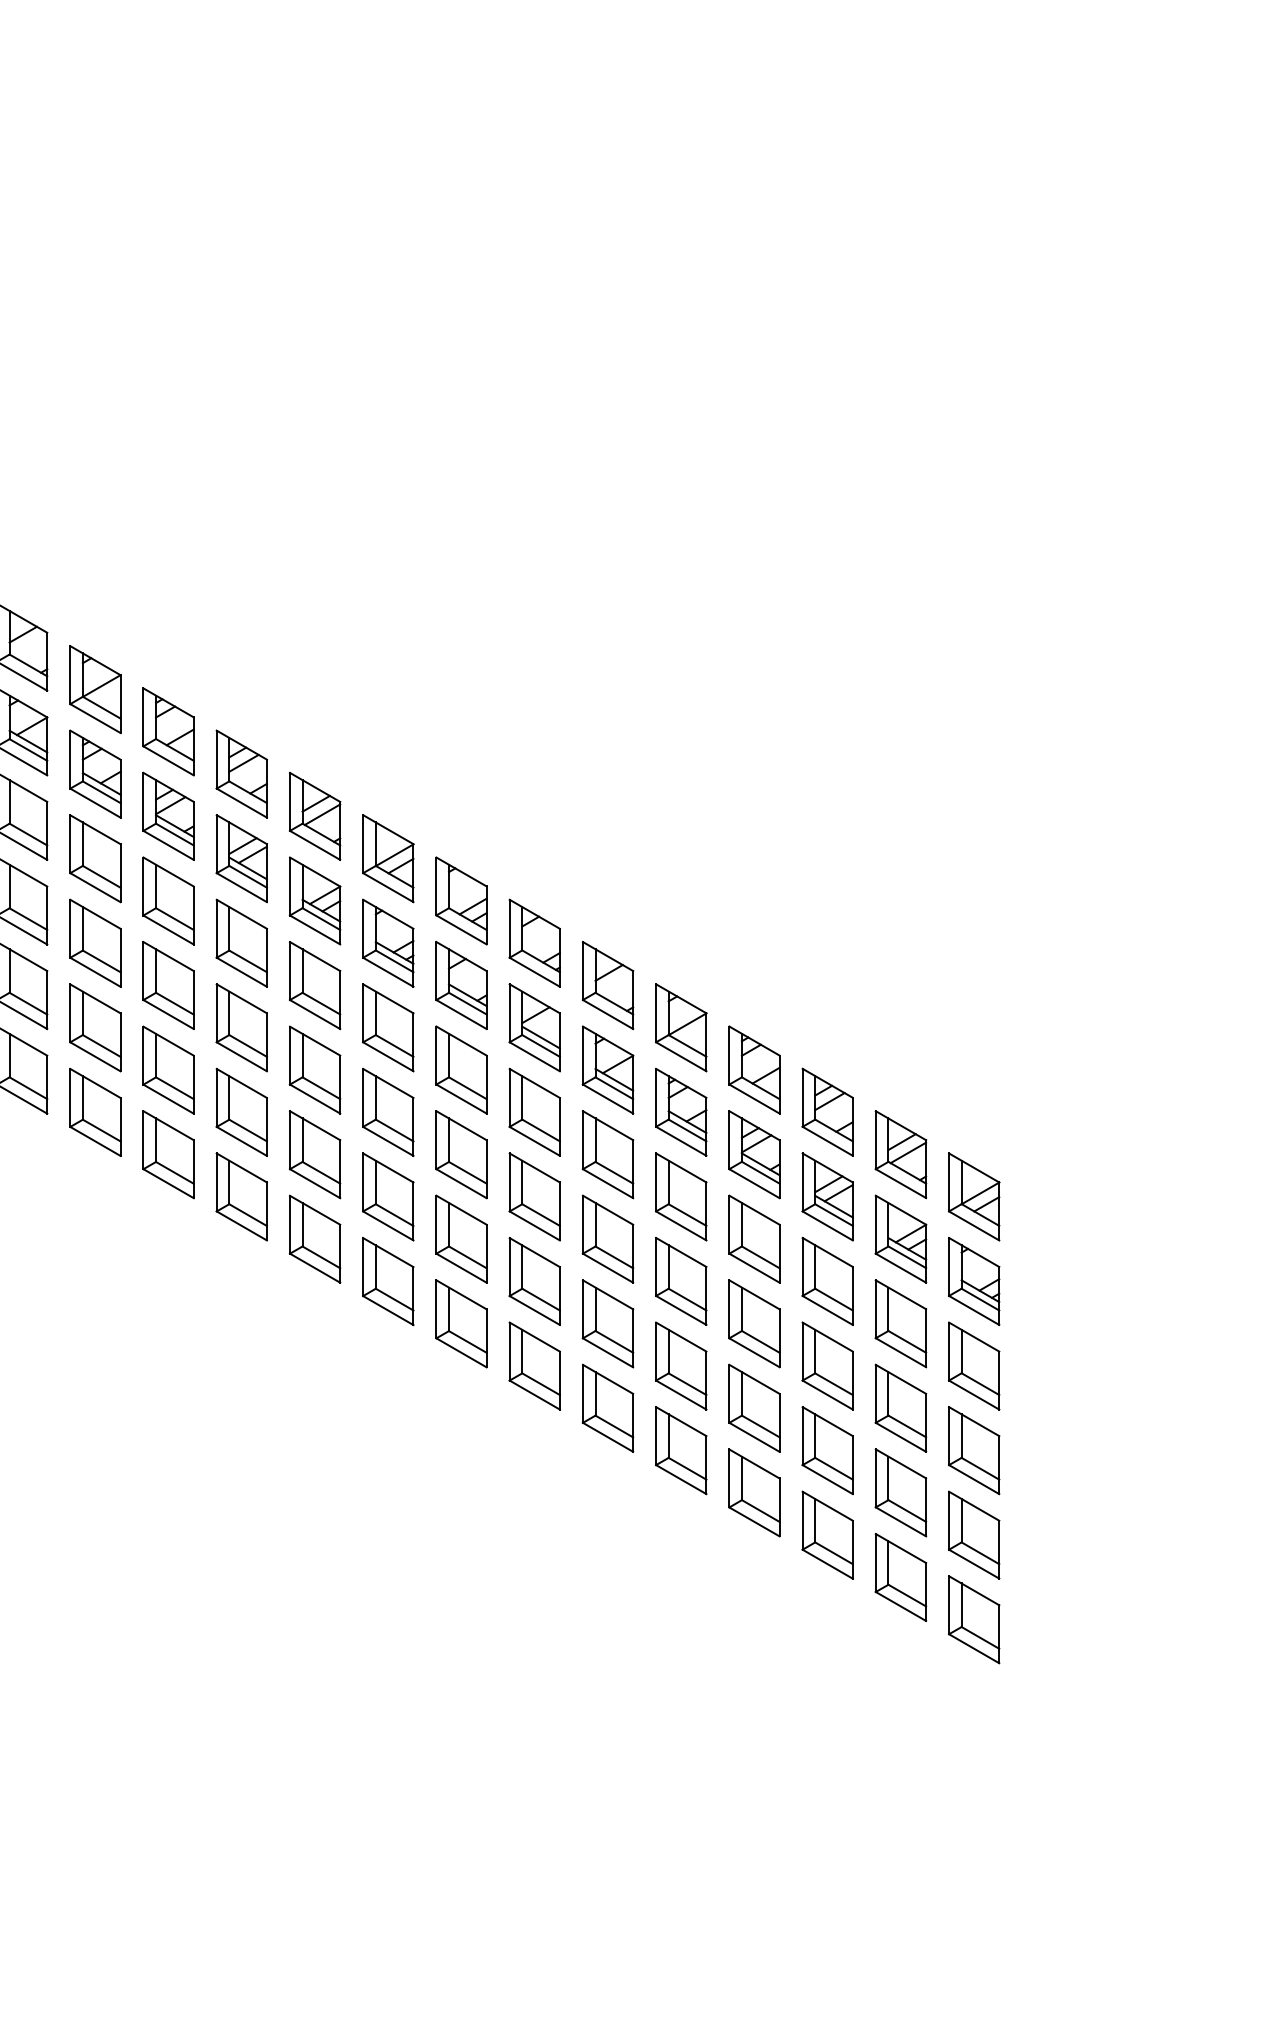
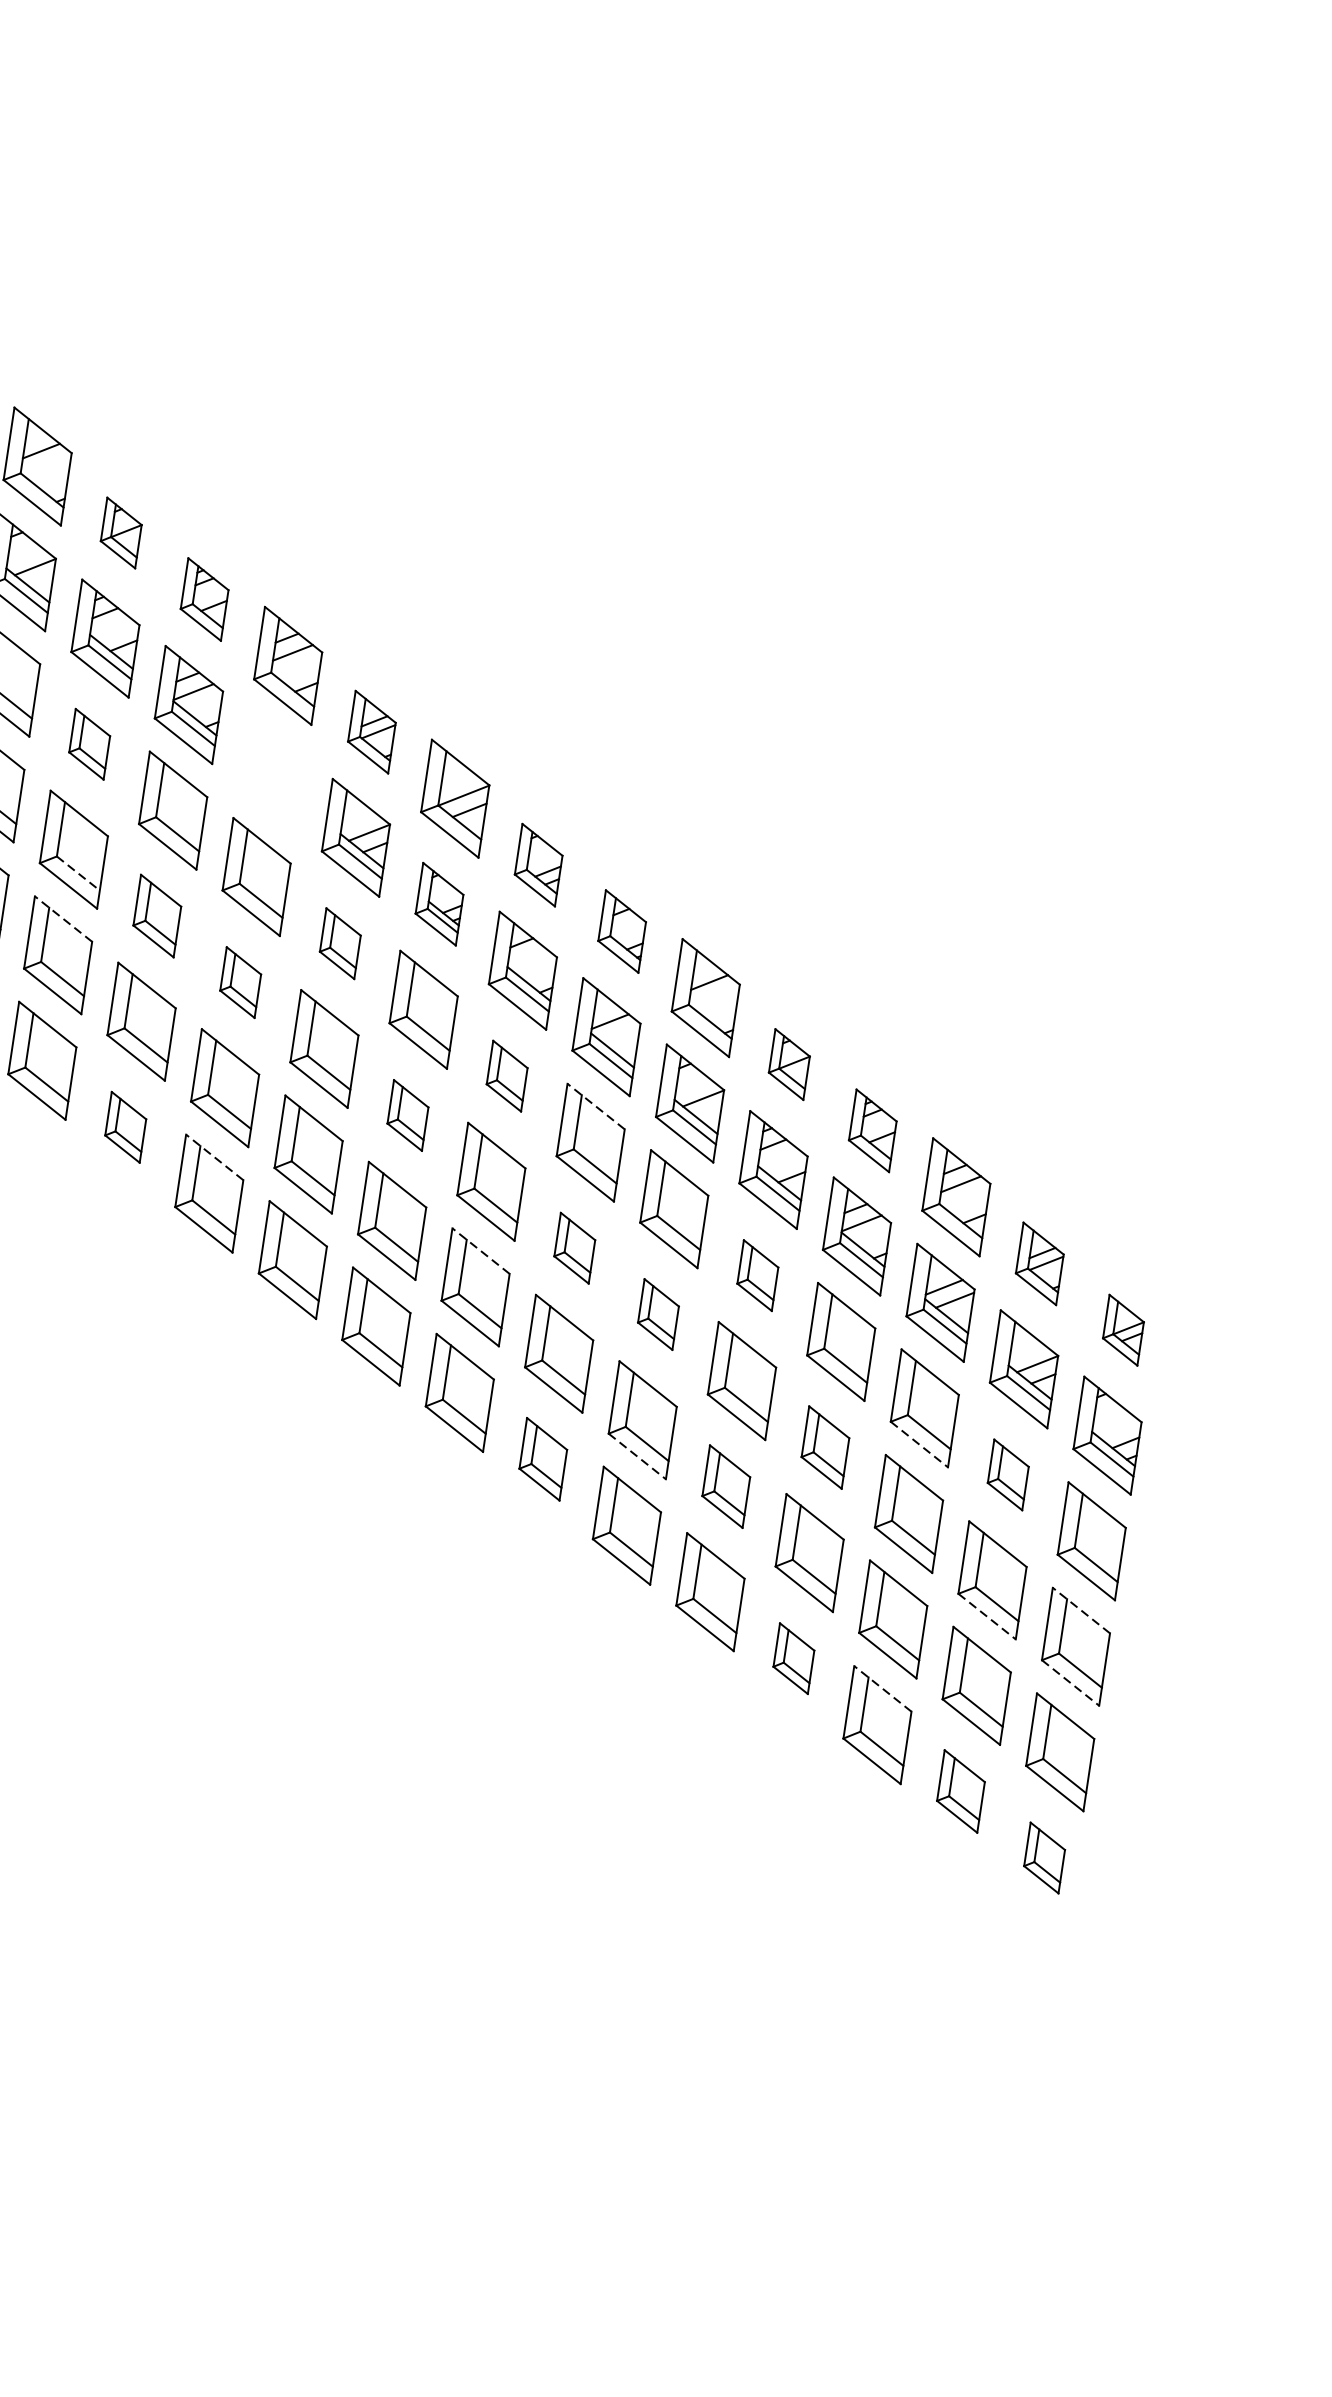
part: (95, 689) -> (121, 533), size x0.6
part: (168, 731) -> (204, 599), size x0.7
part: (315, 815) -> (372, 731), size x0.7
part: (95, 858) -> (89, 743), size x0.6
part: (241, 858) -> (272, 771), removed
part: (461, 900) -> (538, 864), size x0.7
part: (388, 942) -> (439, 903), size x0.7
part: (534, 942) -> (622, 930), size x0.7
line: (101, 961) -> (78, 873), solid -> dashed
part: (168, 985) -> (157, 916), size x0.7
part: (315, 985) -> (340, 943), size x0.6
line: (95, 998) -> (63, 918), solid -> dashed
part: (241, 1027) -> (240, 982), size x0.6
part: (681, 1027) -> (789, 1064), size x0.6
part: (461, 1069) -> (507, 1075), size x0.6
part: (754, 1069) -> (872, 1130), size x0.7
line: (534, 1083) -> (595, 1106), solid -> dashed
part: (388, 1112) -> (408, 1115), size x0.6
part: (168, 1154) -> (125, 1126), size x0.6
part: (900, 1154) -> (1039, 1263), size x0.7
line: (241, 1167) -> (214, 1156), solid -> dashed
part: (534, 1196) -> (574, 1247), size x0.6
part: (681, 1196) -> (758, 1275), size x0.6
part: (974, 1196) -> (1123, 1329), size x0.6
line: (461, 1210) -> (480, 1251), solid -> dashed
part: (607, 1238) -> (657, 1313), size x0.6
line: (827, 1310) -> (919, 1444), solid -> dashed
part: (754, 1323) -> (825, 1447), size x0.7
part: (900, 1323) -> (1007, 1474), size x0.6
line: (608, 1352) -> (637, 1456), solid -> dashed
part: (534, 1365) -> (543, 1458), size x0.7
part: (681, 1365) -> (726, 1485), size x0.7
line: (974, 1421) -> (1081, 1610), solid -> dashed
line: (901, 1437) -> (987, 1616), solid -> dashed
line: (974, 1479) -> (1071, 1682), solid -> dashed
part: (754, 1492) -> (794, 1658), size x0.6
line: (827, 1506) -> (882, 1689), solid -> dashed
part: (900, 1577) -> (960, 1791), size x0.7
part: (974, 1619) -> (1044, 1857), size x0.6

